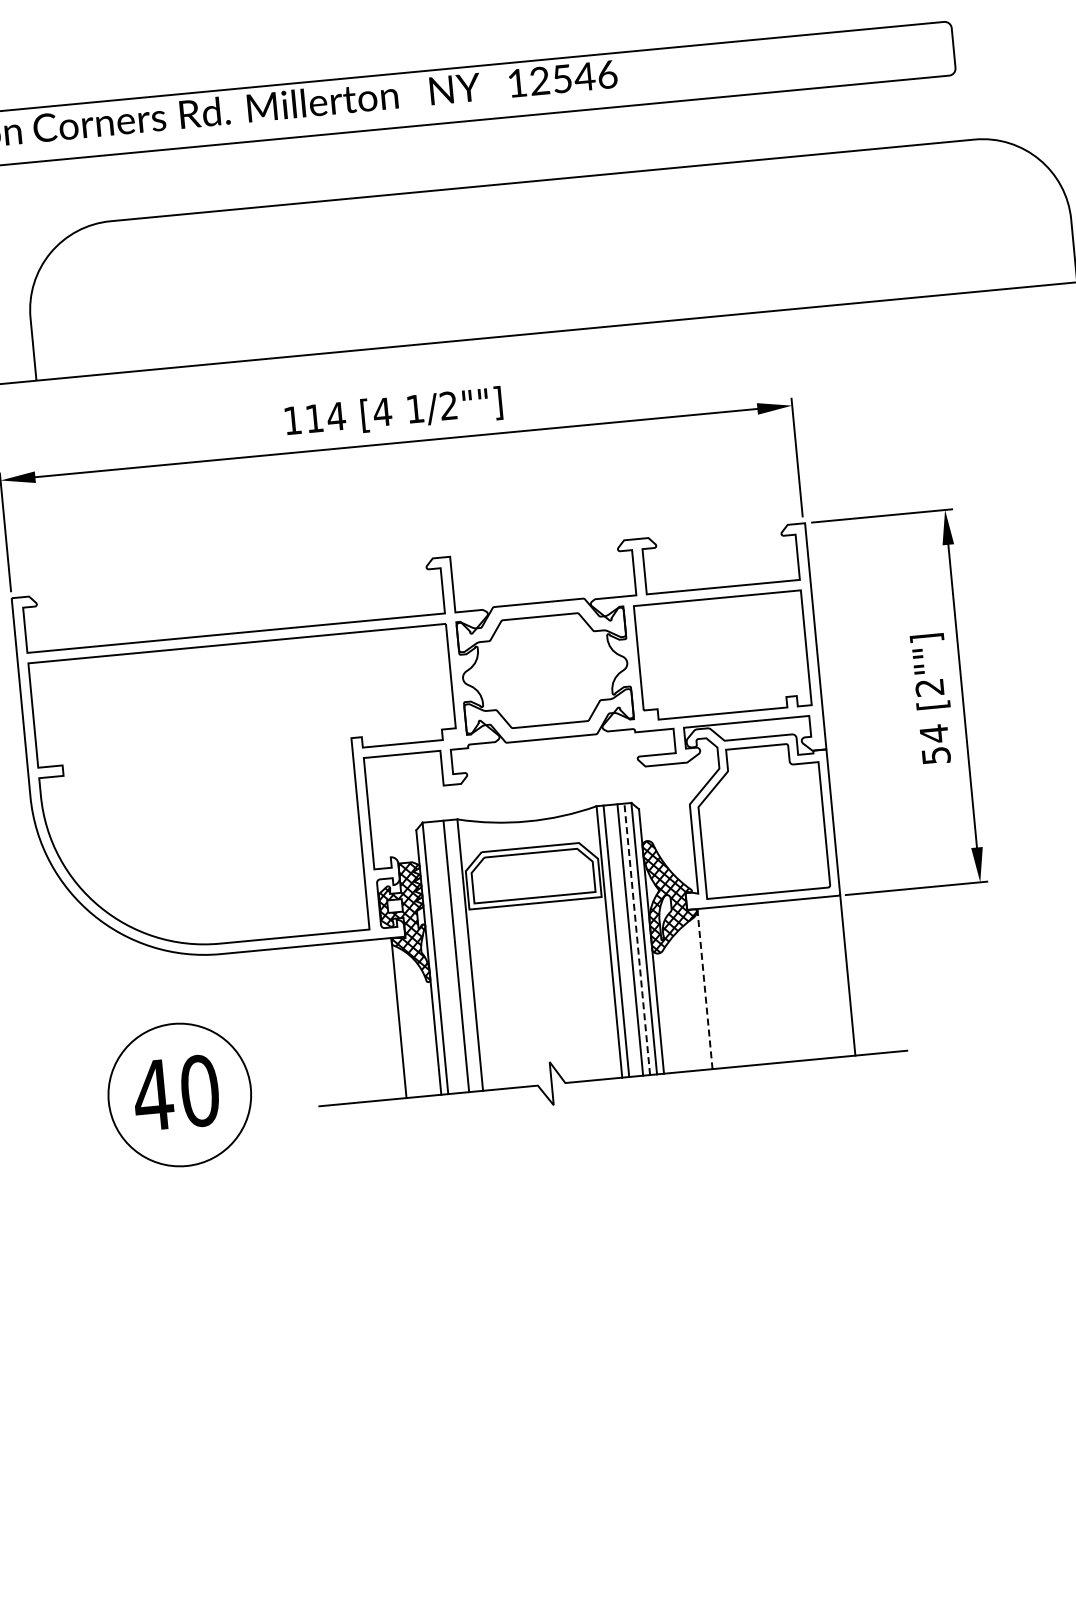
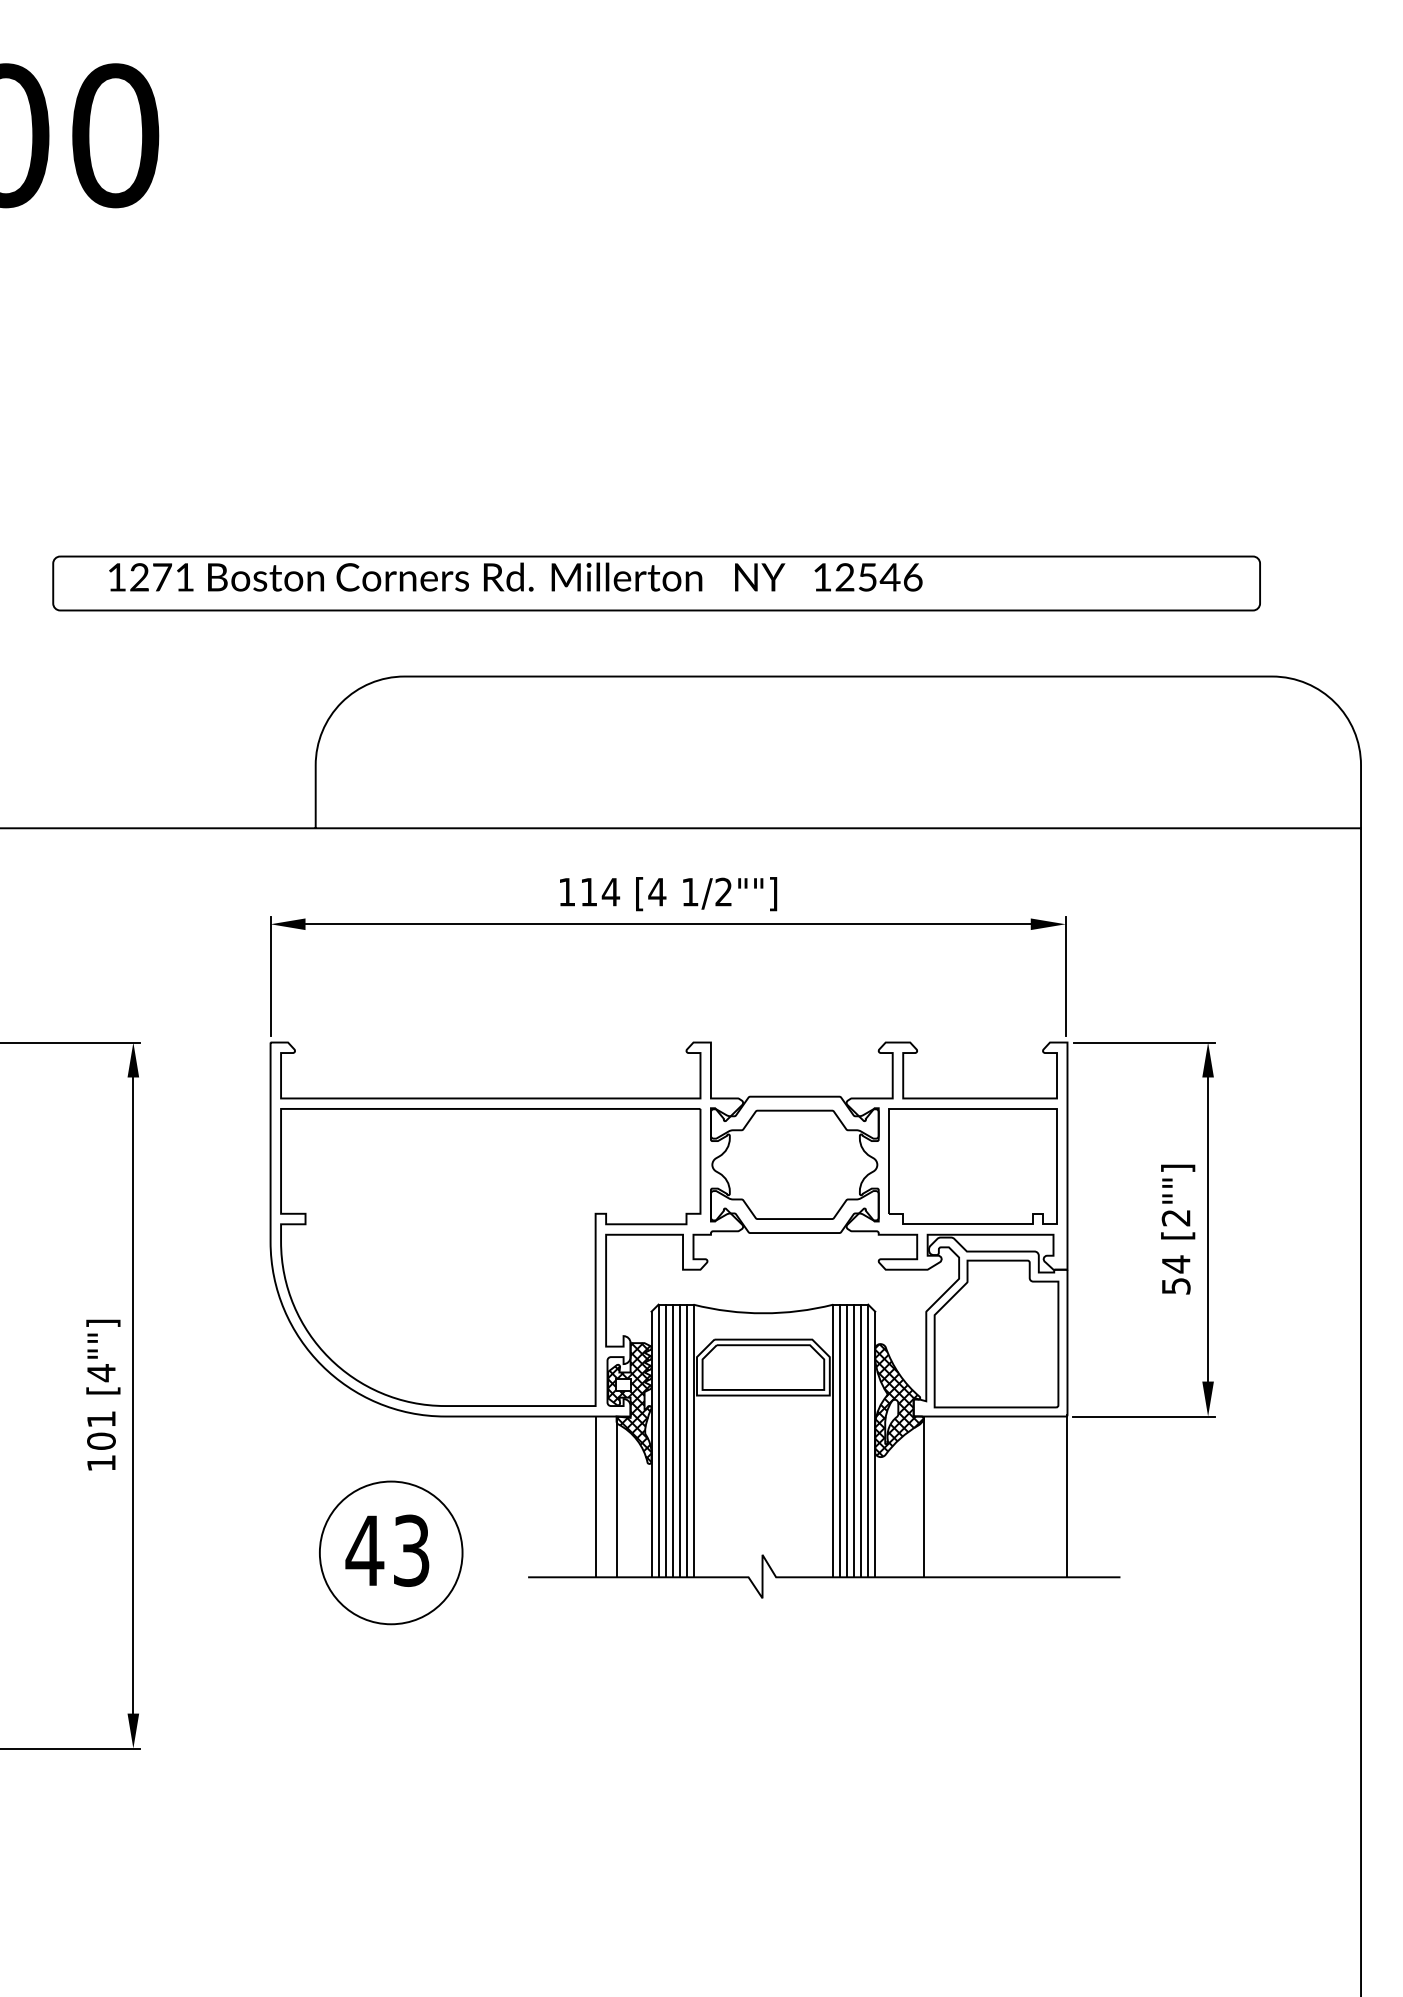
line: (637, 938) -> (861, 1440), dashed -> solid
line: (623, 940) -> (847, 1440), added
line: (463, 955) -> (686, 1440), added
line: (449, 956) -> (672, 1440), added
line: (442, 957) -> (665, 1440), added
line: (704, 989) -> (923, 1497), dashed -> solid
line: (377, 1019) -> (595, 1496), added
text: (199, 1090) -> (411, 1550), 40 -> 43

